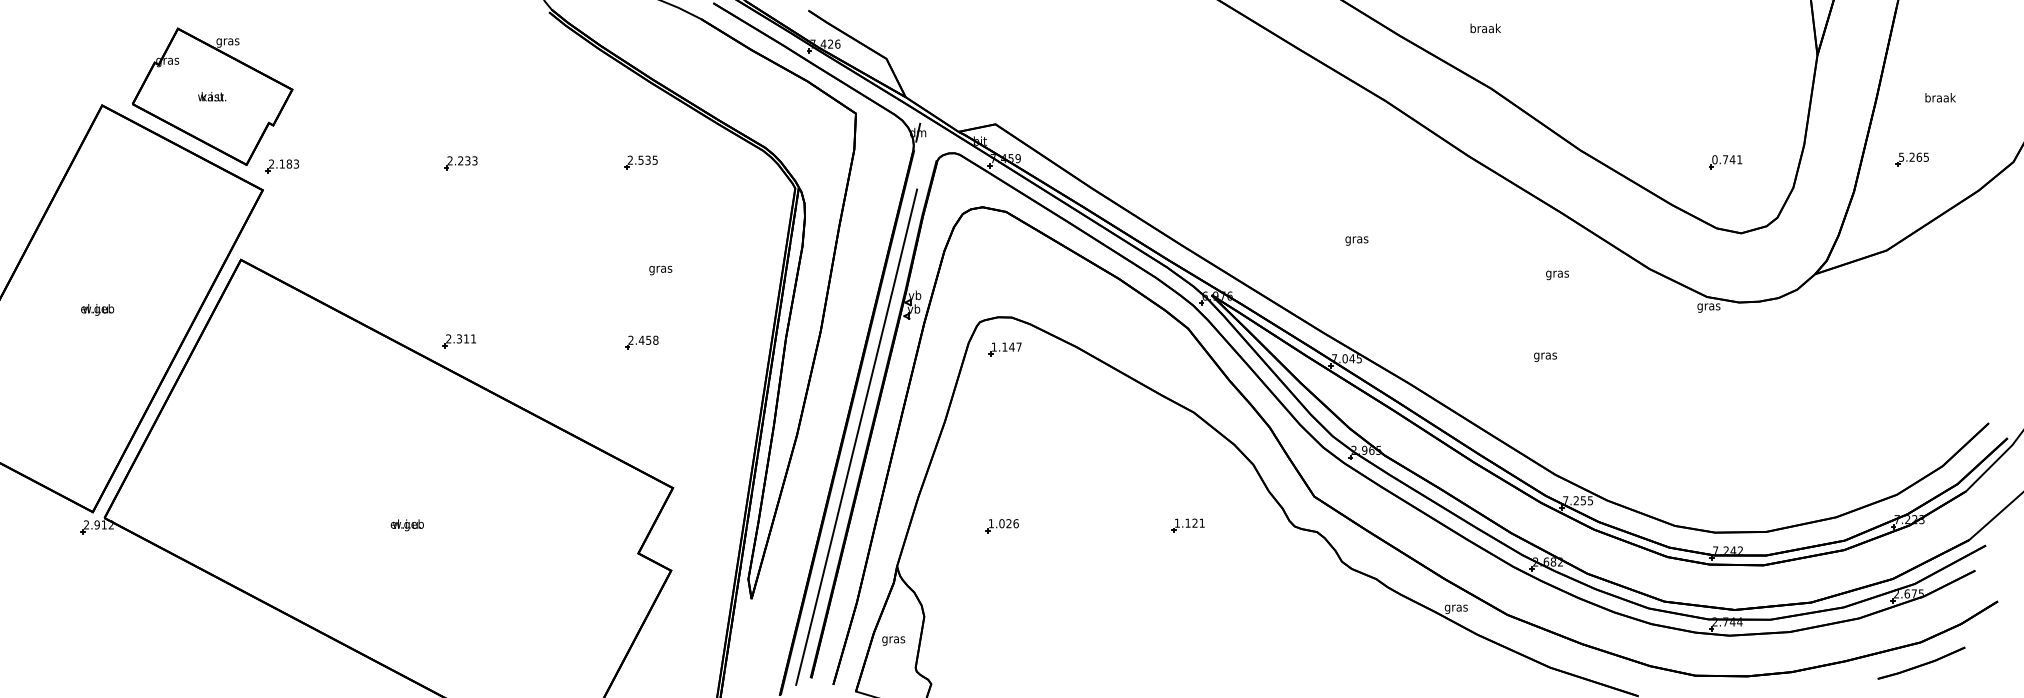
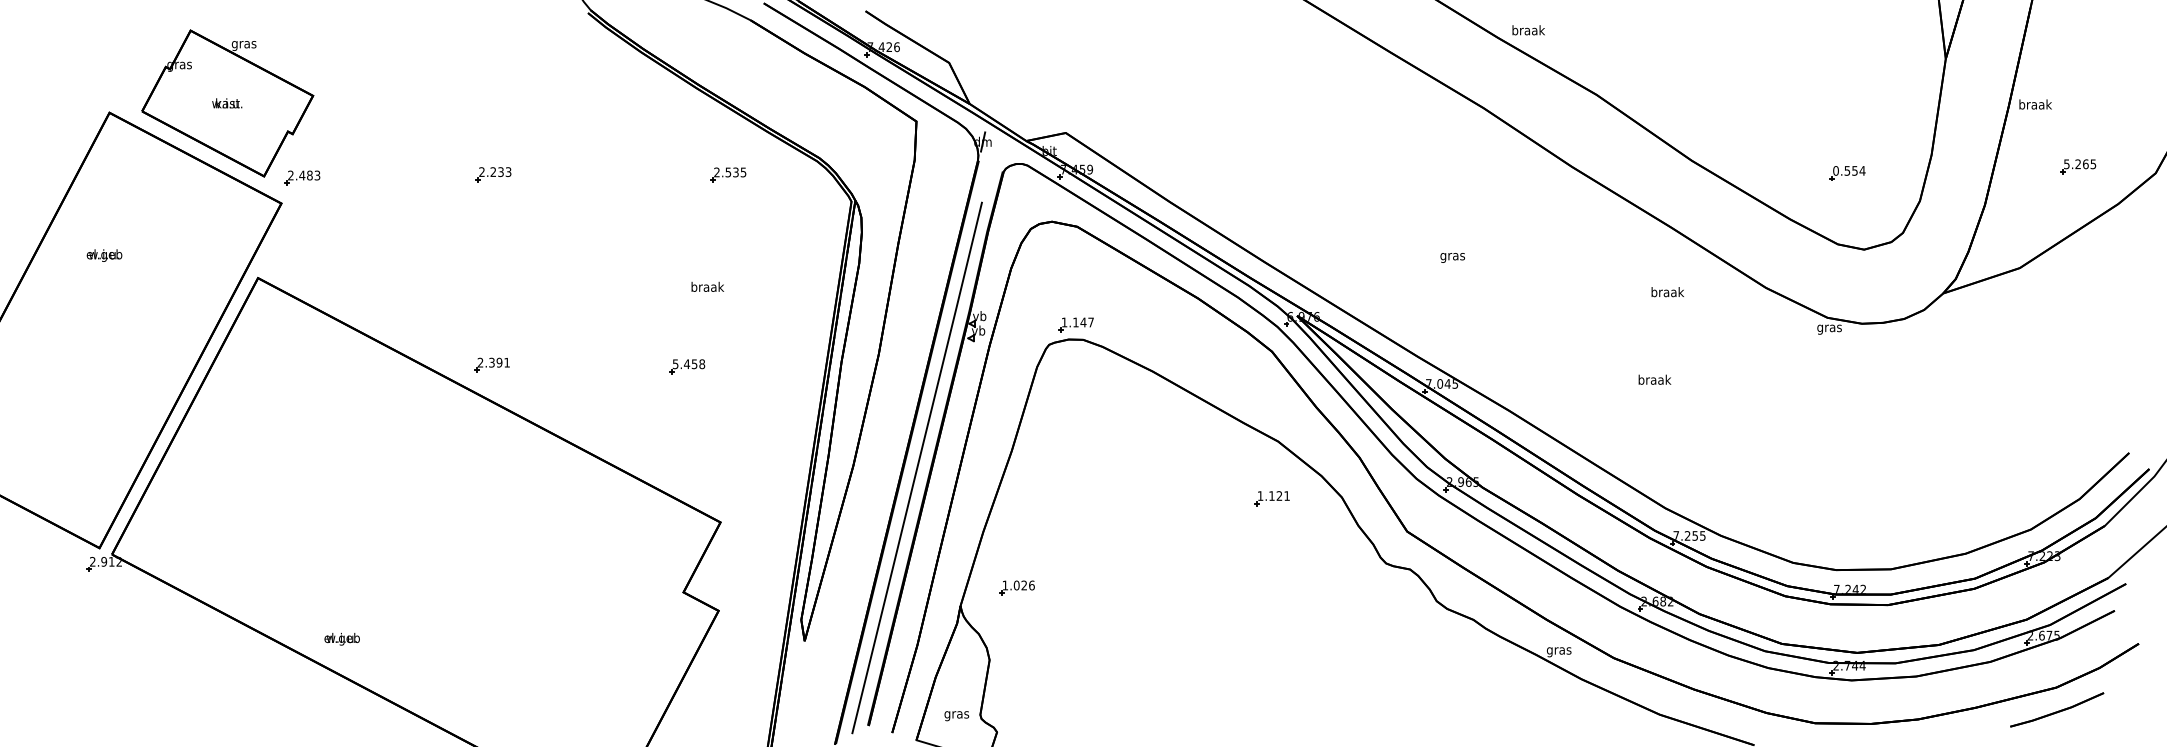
text: (1485, 28) -> (1528, 30), moved
text: (1940, 97) -> (2035, 104), moved
text: (1732, 159) -> (1854, 170), 0.741 -> 0.554
part: (1912, 159) -> (2078, 166), moved
part: (641, 162) -> (728, 174), moved
text: (282, 164) -> (302, 175), 2.183 -> 2.483
text: (660, 268) -> (707, 287), gras -> braak
text: (1557, 274) -> (1667, 293), gras -> braak
text: (97, 309) -> (104, 255), moved
text: (466, 338) -> (499, 362), 2.311 -> 2.391
text: (630, 340) -> (675, 364), 2.458 -> 5.458
part: (1004, 349) -> (1075, 324), moved
text: (1545, 355) -> (1654, 380), gras -> braak
text: (406, 525) -> (341, 639), moved
part: (1001, 525) -> (1016, 587), moved
part: (1187, 525) -> (1271, 498), moved
text: (893, 641) -> (956, 716), moved

